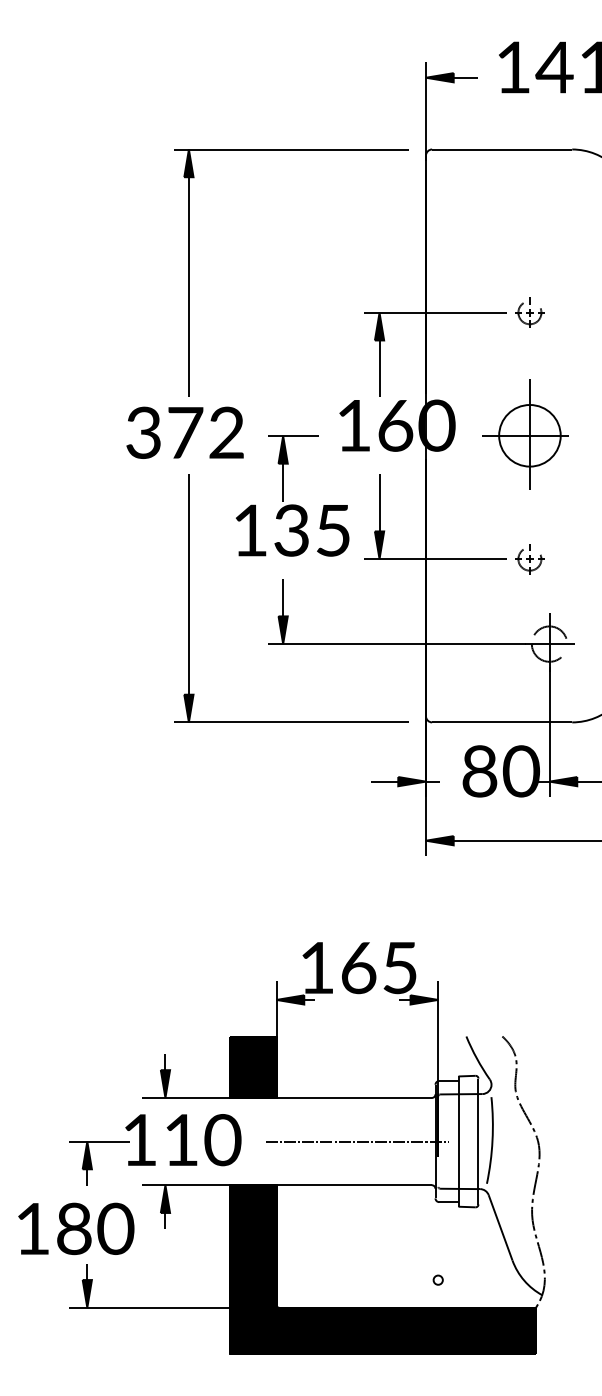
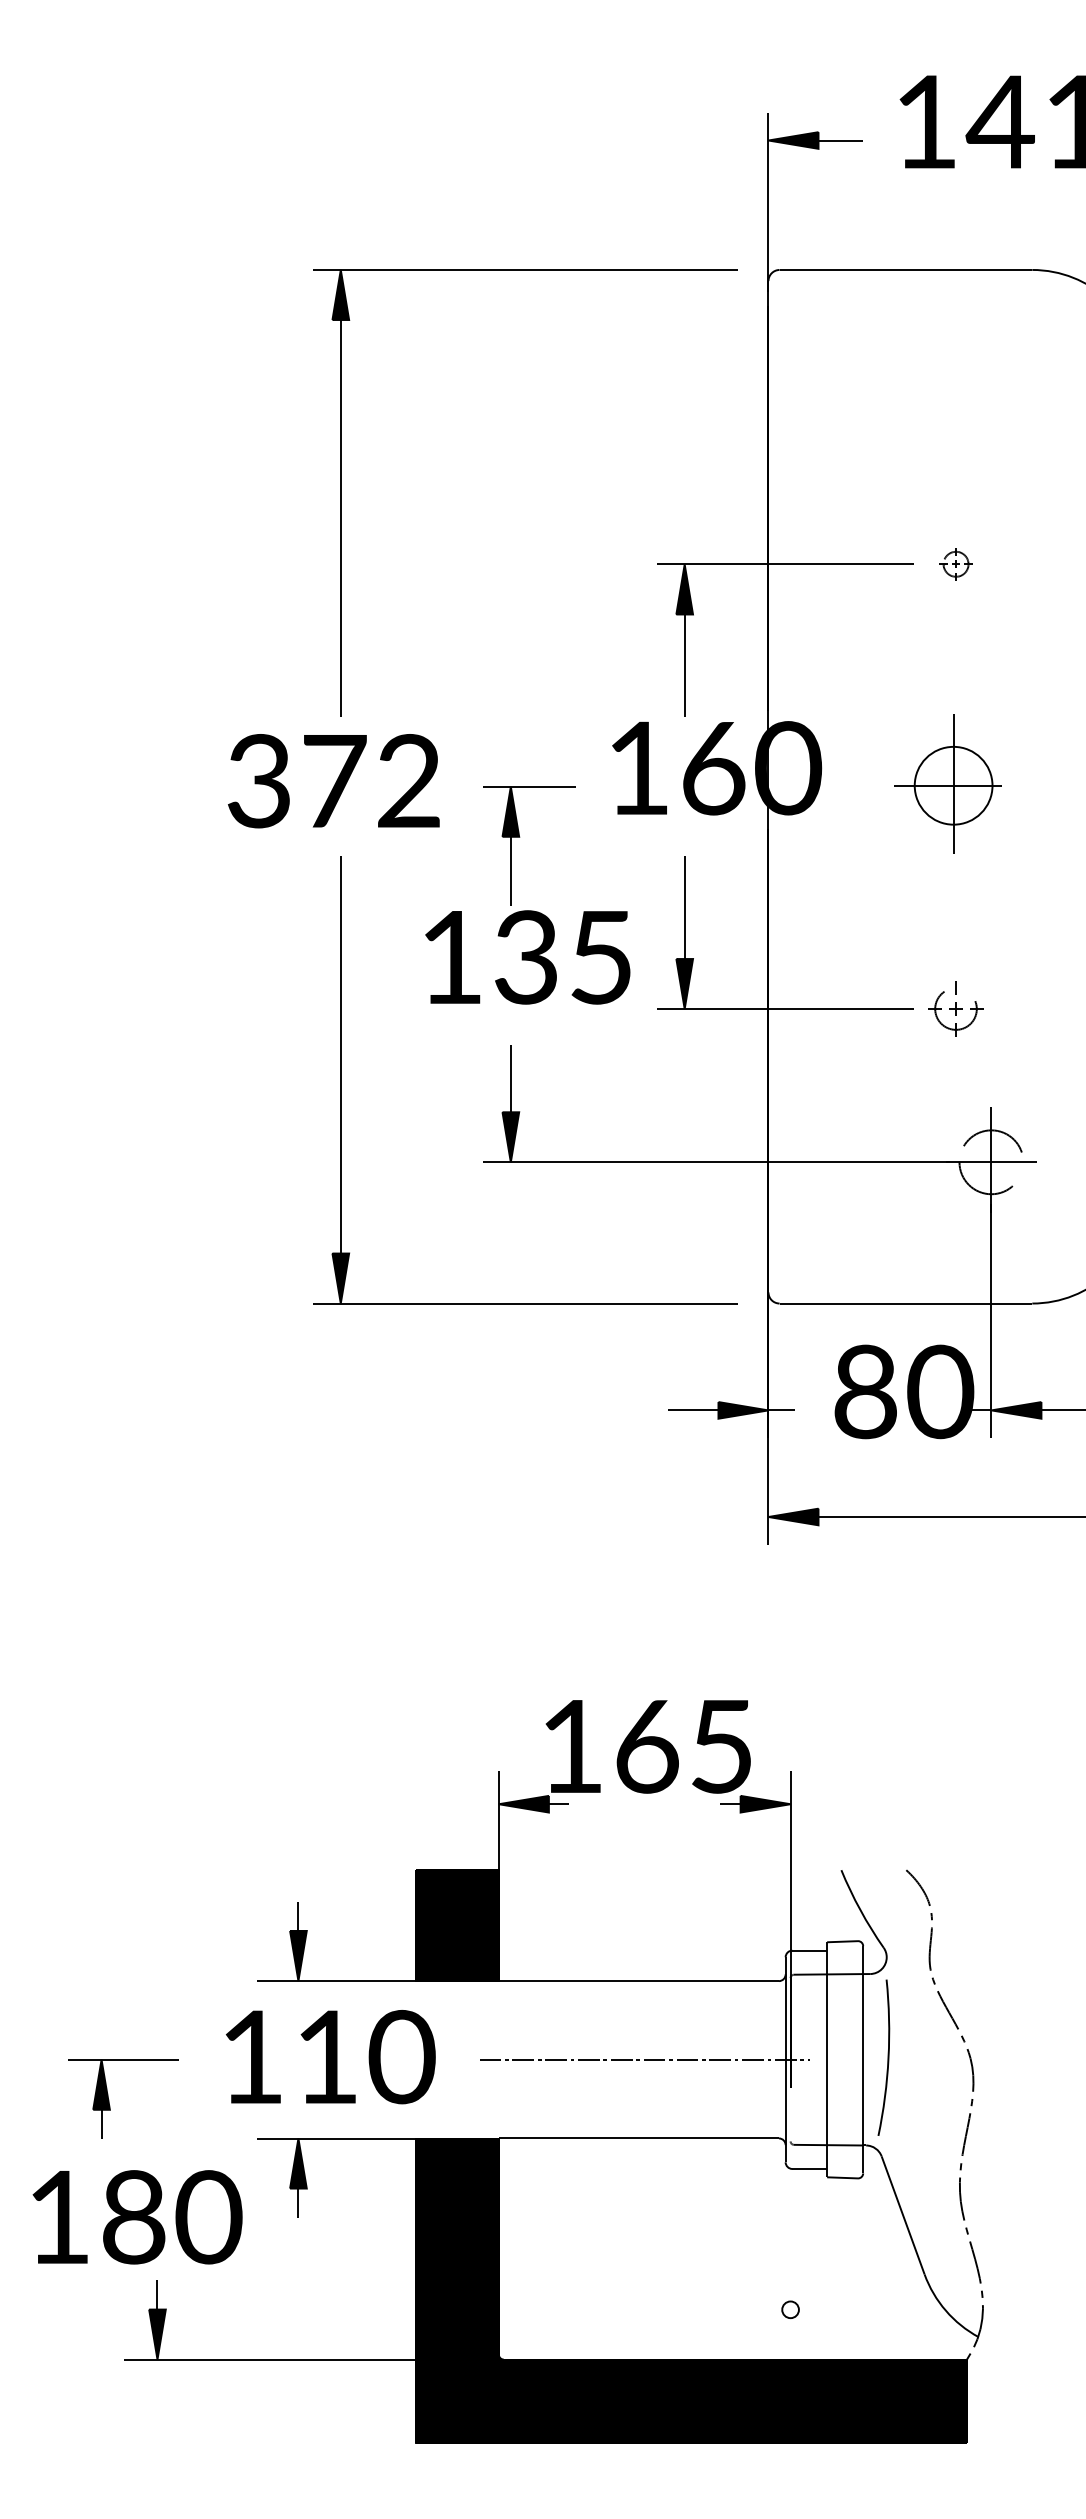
part: (529, 312) -> (955, 564), size x0.6
part: (525, 434) -> (948, 784), size x0.7
part: (92, 1165) -> (110, 2102), moved

